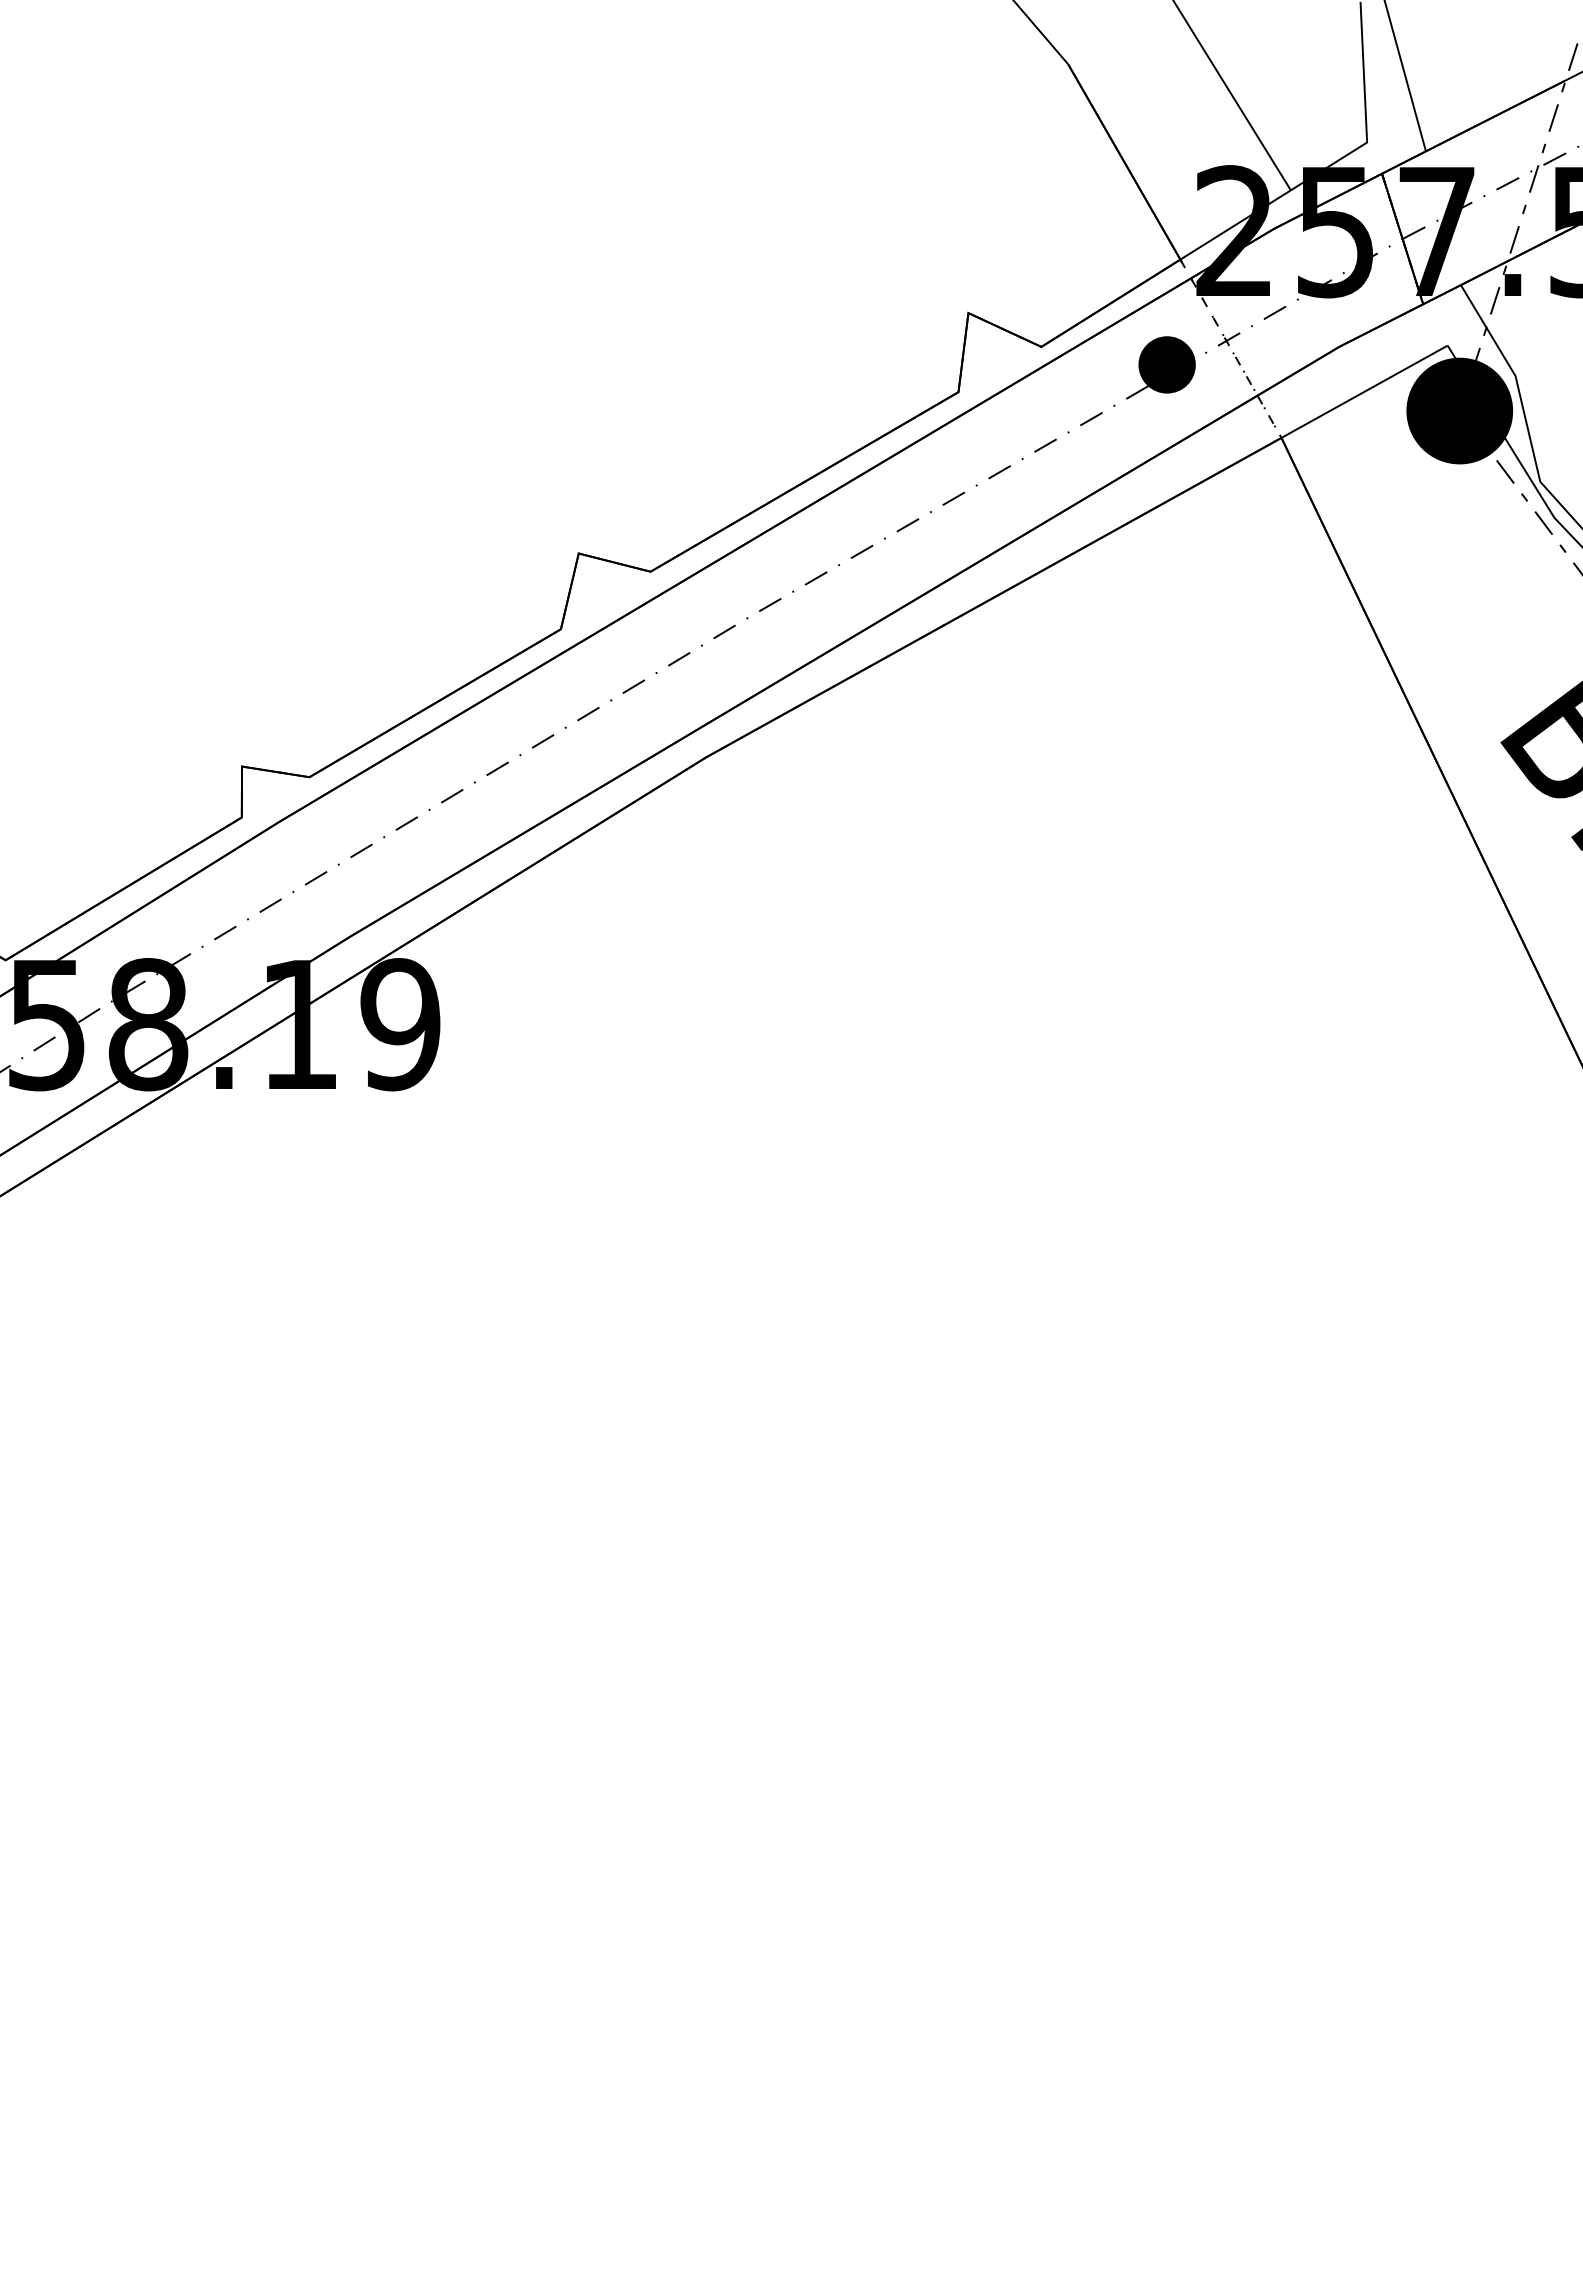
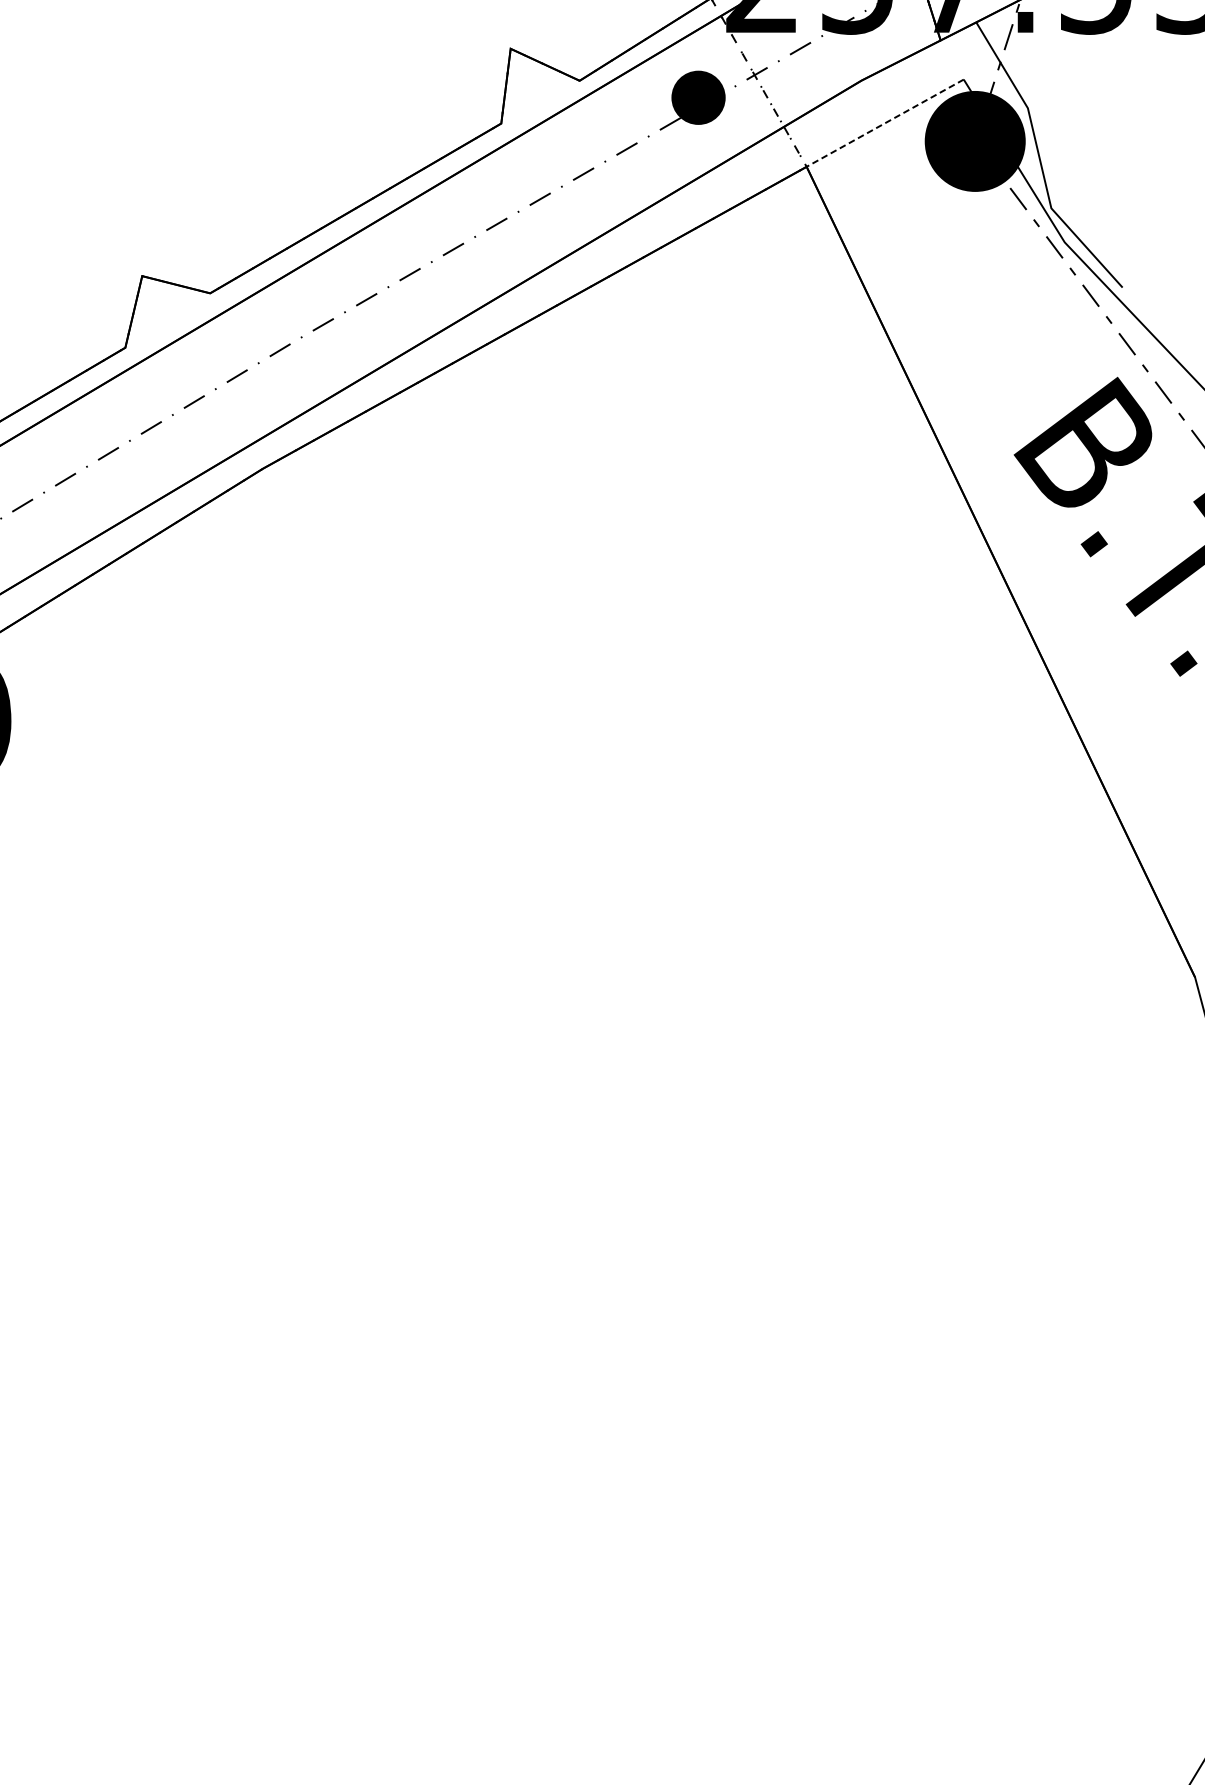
line: (1364, 392) -> (885, 123), solid -> dashed

